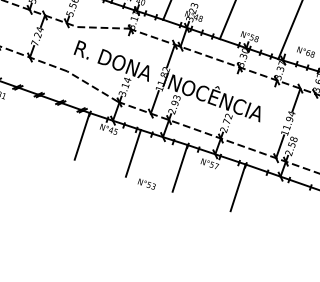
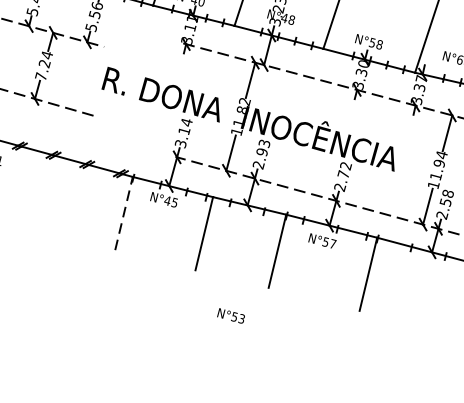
line: (103, 27) -> (144, 44), removed
line: (92, 86) -> (133, 136), removed
line: (82, 136) -> (124, 213), solid -> dashed
text: (146, 183) -> (230, 314), moved

